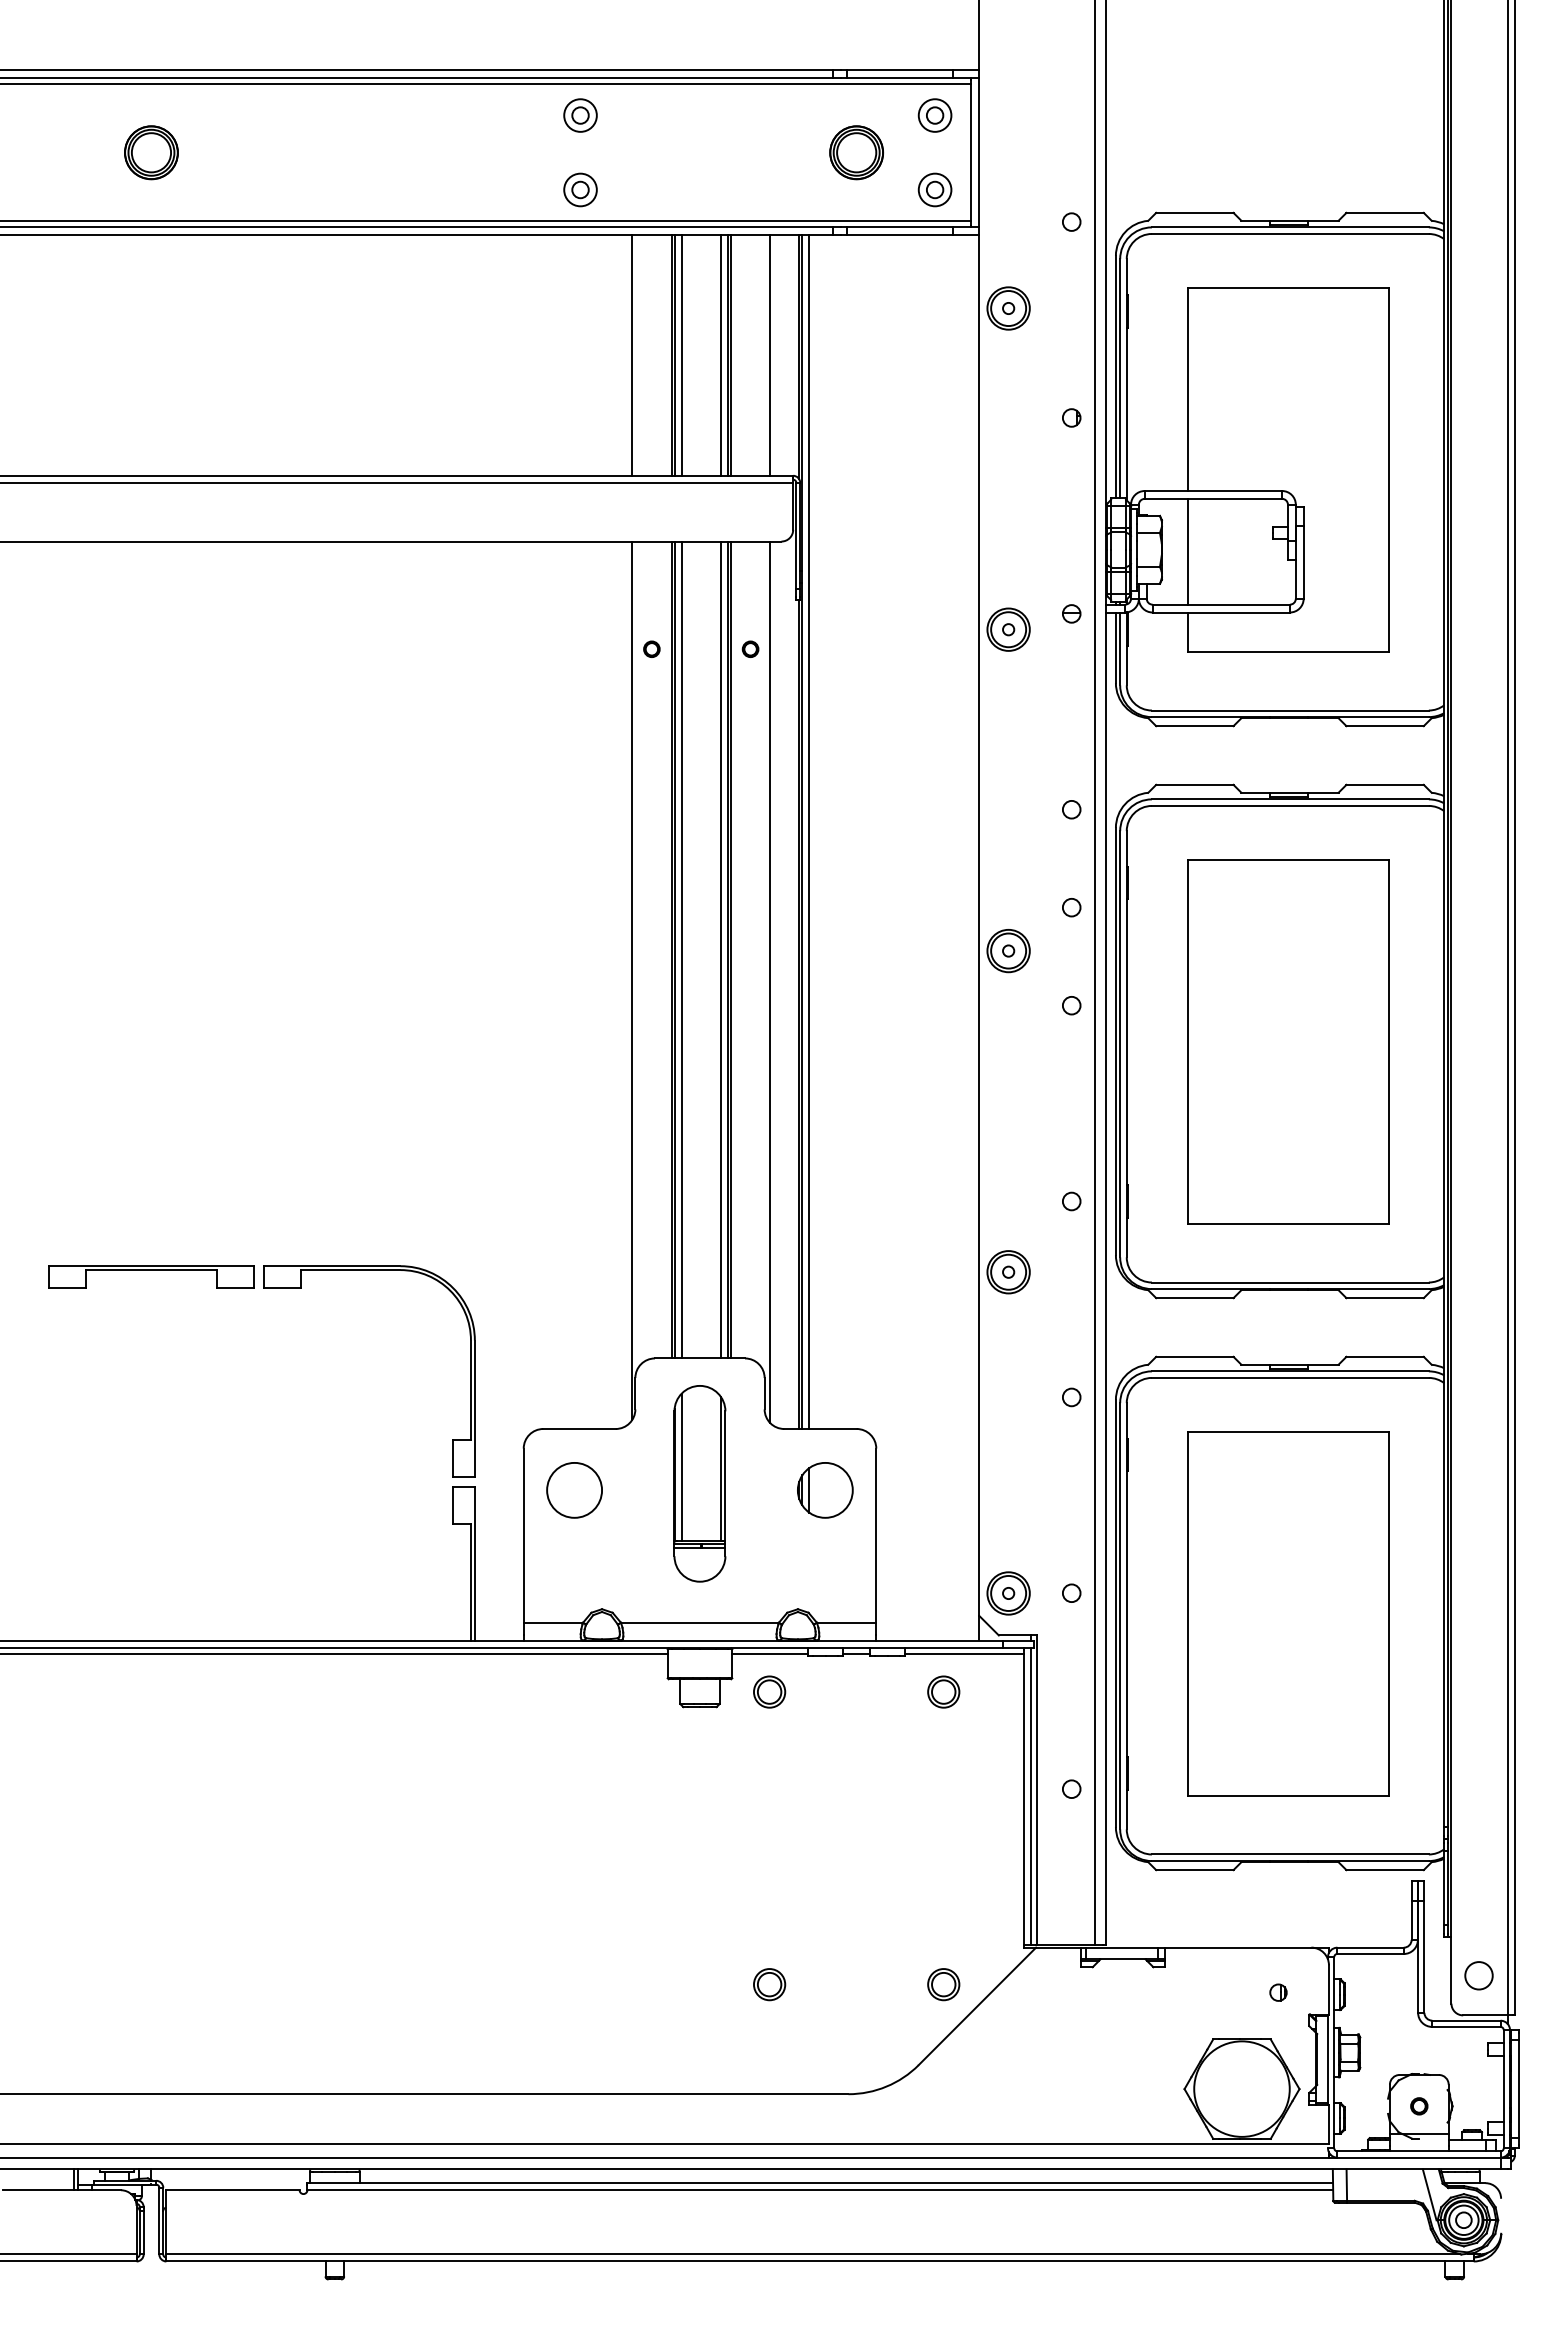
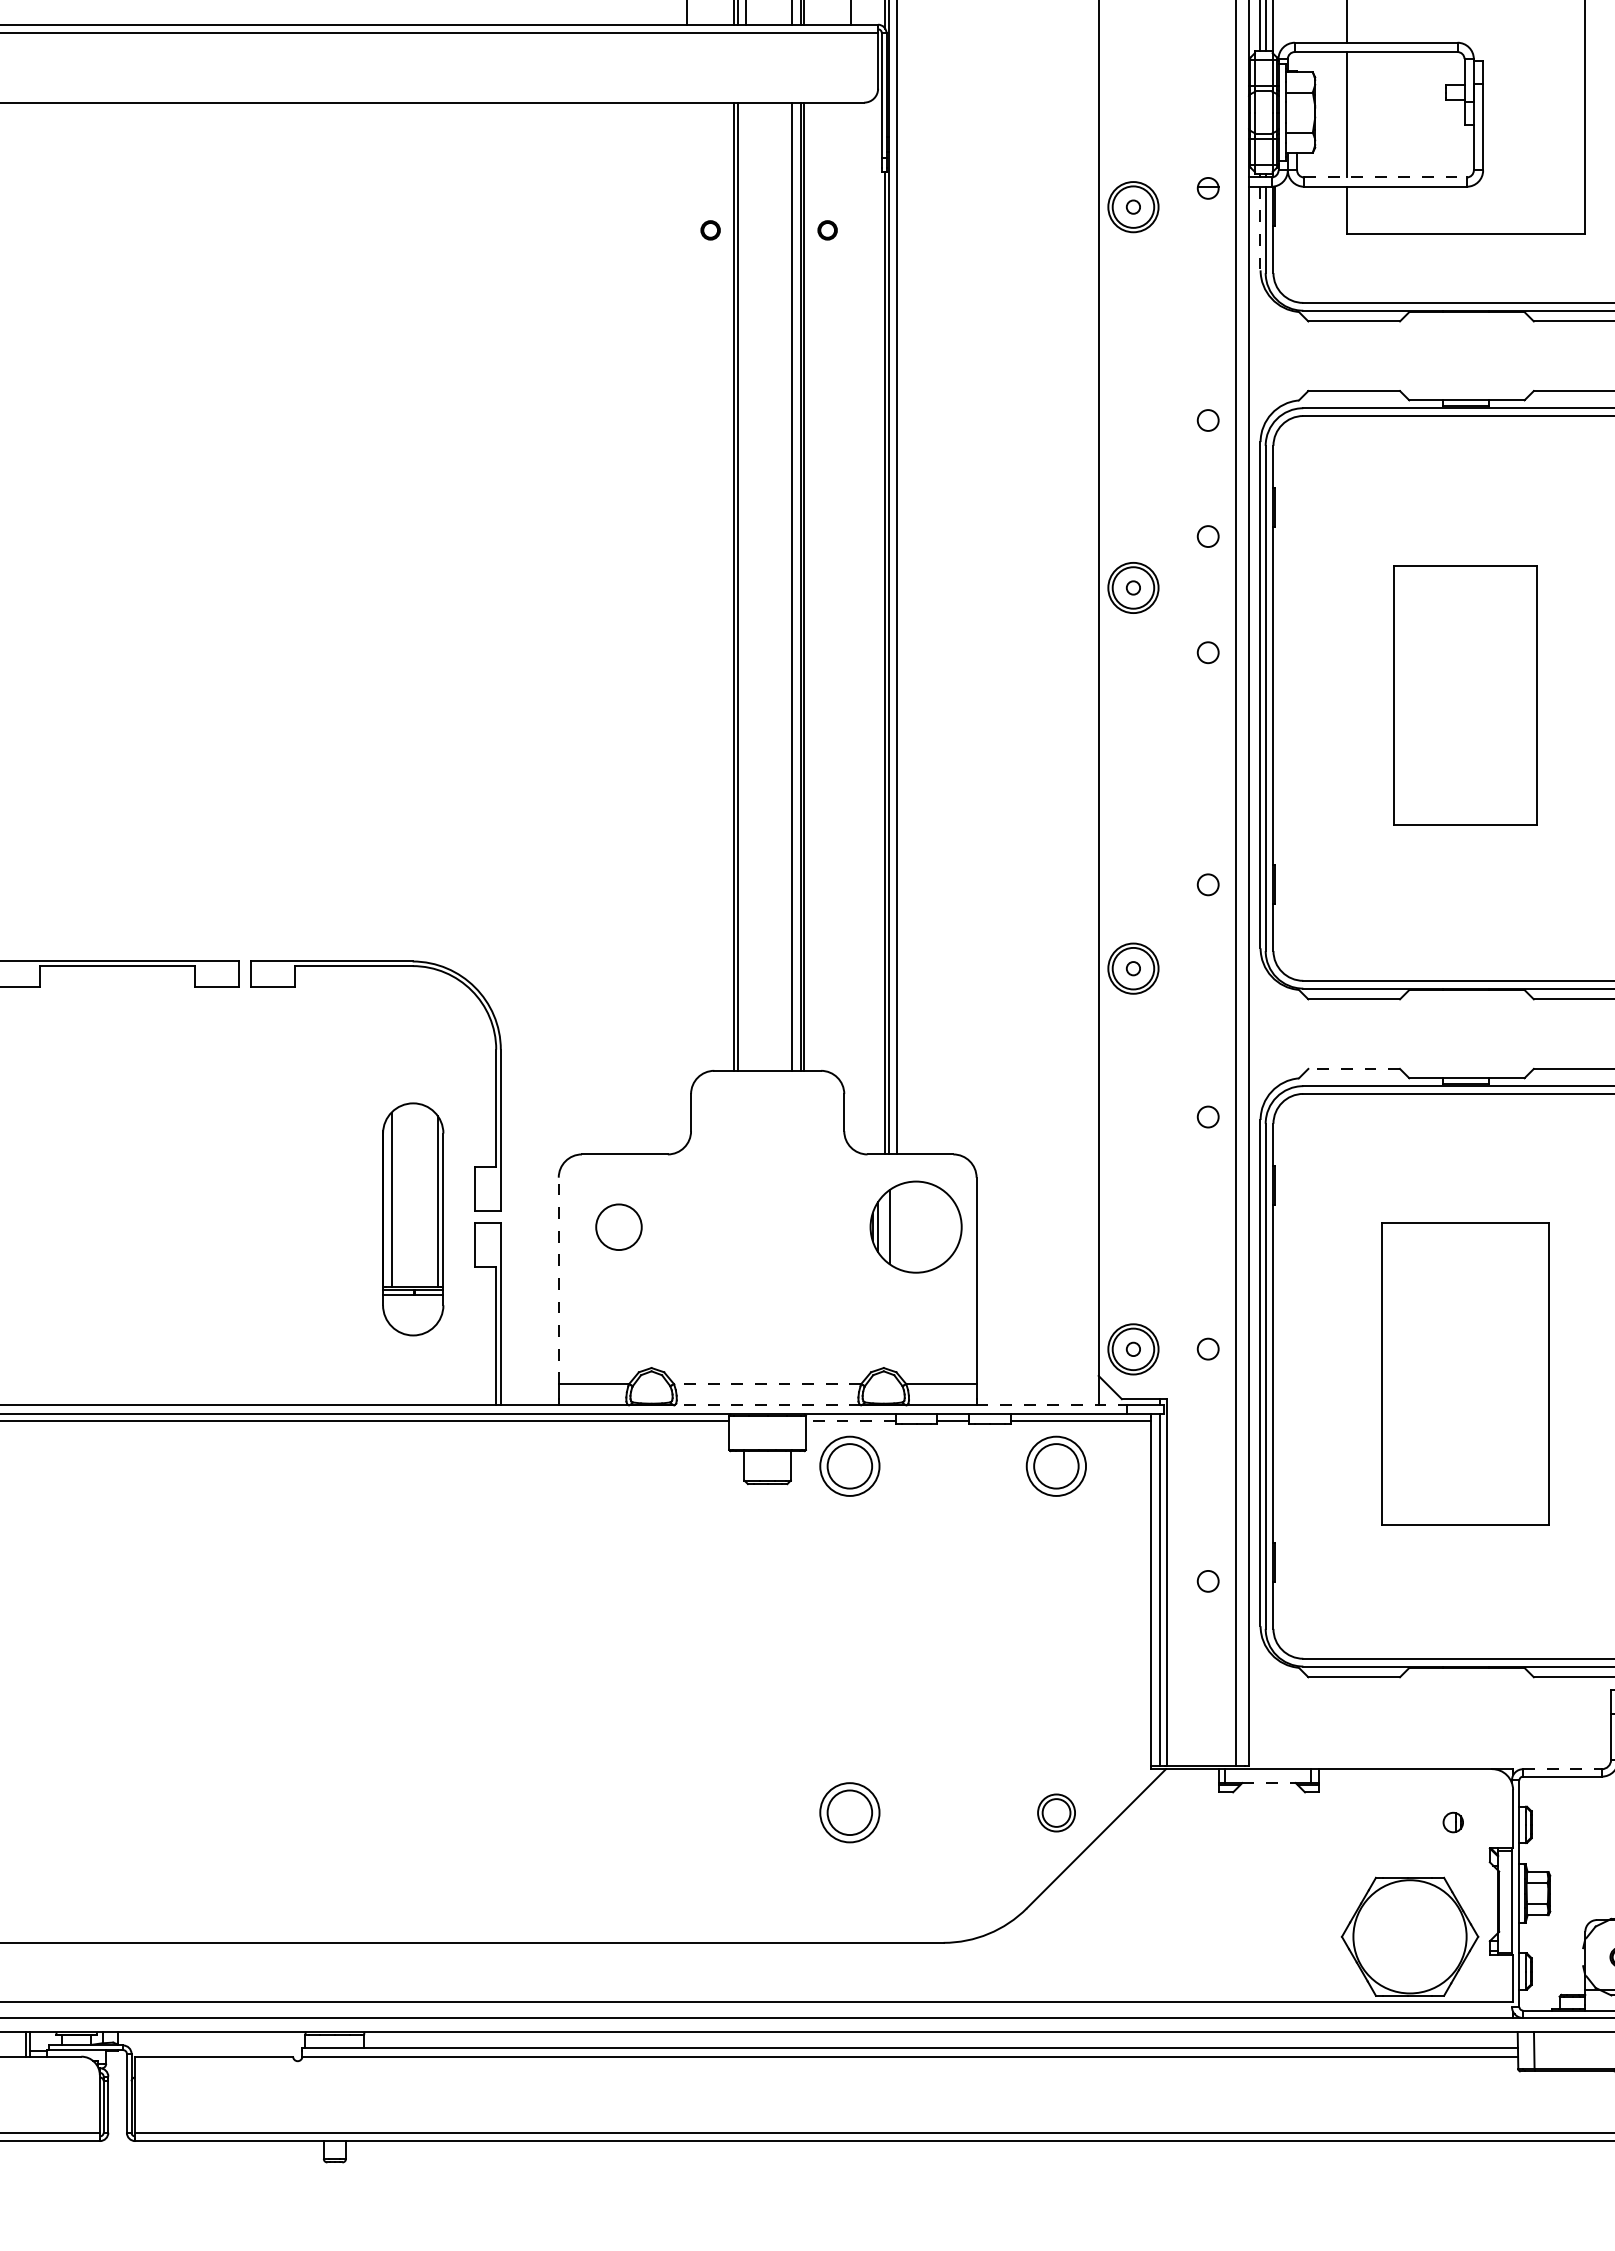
line: (1221, 604) -> (1385, 177), solid -> dashed
line: (1115, 648) -> (1260, 229), solid -> dashed
line: (681, 949) -> (745, 586), removed
line: (632, 980) -> (687, 622), removed
line: (770, 982) -> (851, 625), removed
part: (1288, 1041) -> (1465, 695), size x0.6
line: (1194, 1356) -> (1353, 1068), solid -> dashed
part: (699, 1483) -> (412, 1219), moved
circle: (574, 1490) -> (618, 1227), size x0.7
part: (825, 1490) -> (916, 1227), size x1.4
line: (523, 1535) -> (558, 1280), solid -> dashed
part: (1288, 1613) -> (1465, 1373), size x0.7
line: (699, 1622) -> (767, 1383), solid -> dashed
line: (699, 1640) -> (767, 1405), solid -> dashed
line: (940, 1640) -> (1052, 1405), solid -> dashed
line: (770, 1654) -> (851, 1421), solid -> dashed
part: (769, 1691) -> (850, 1465), size x1.6
part: (943, 1691) -> (1056, 1465), size x1.6
line: (1371, 1947) -> (1563, 1768), solid -> dashed
line: (1123, 1959) -> (1269, 1783), solid -> dashed
part: (769, 1984) -> (850, 1812), size x1.6

